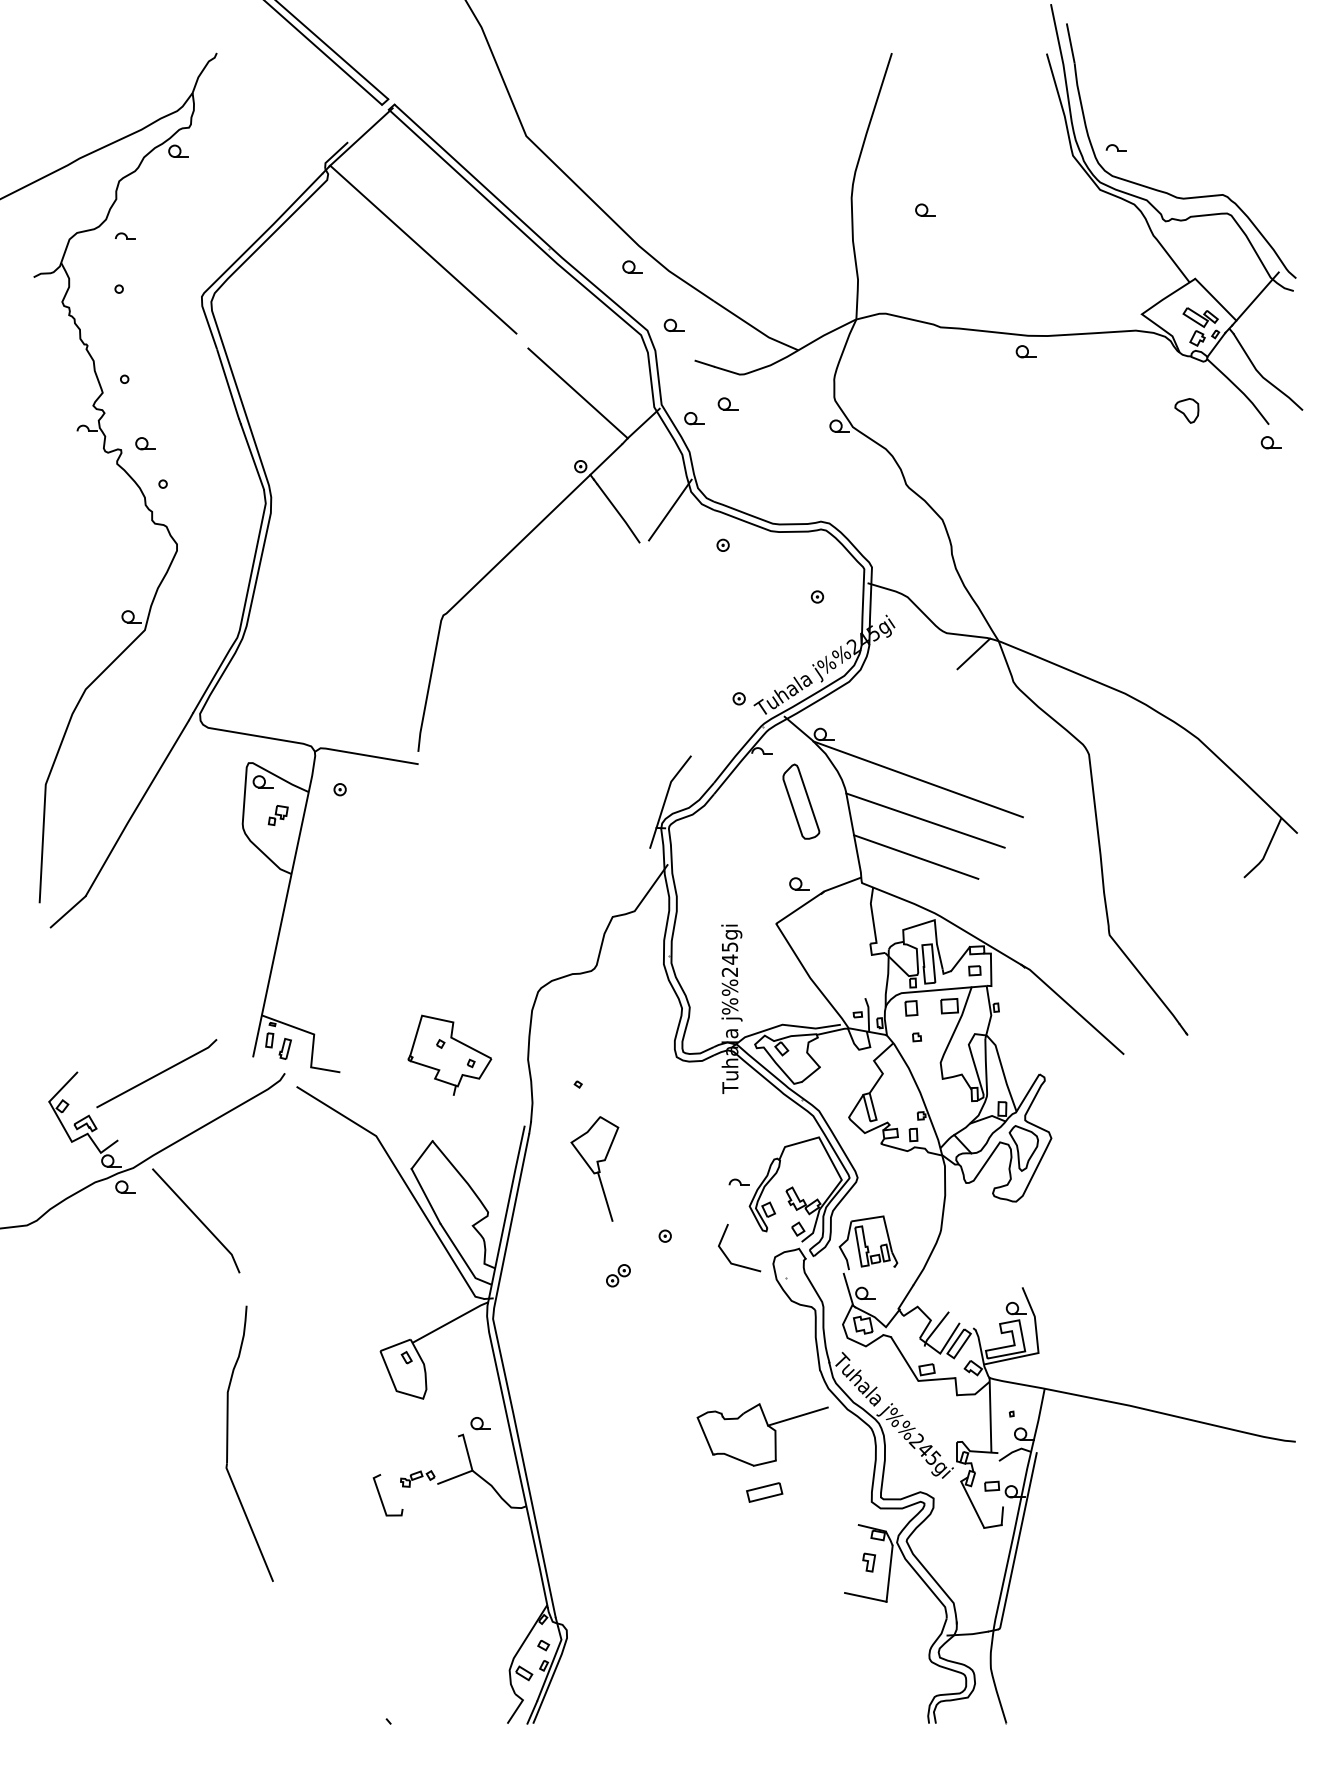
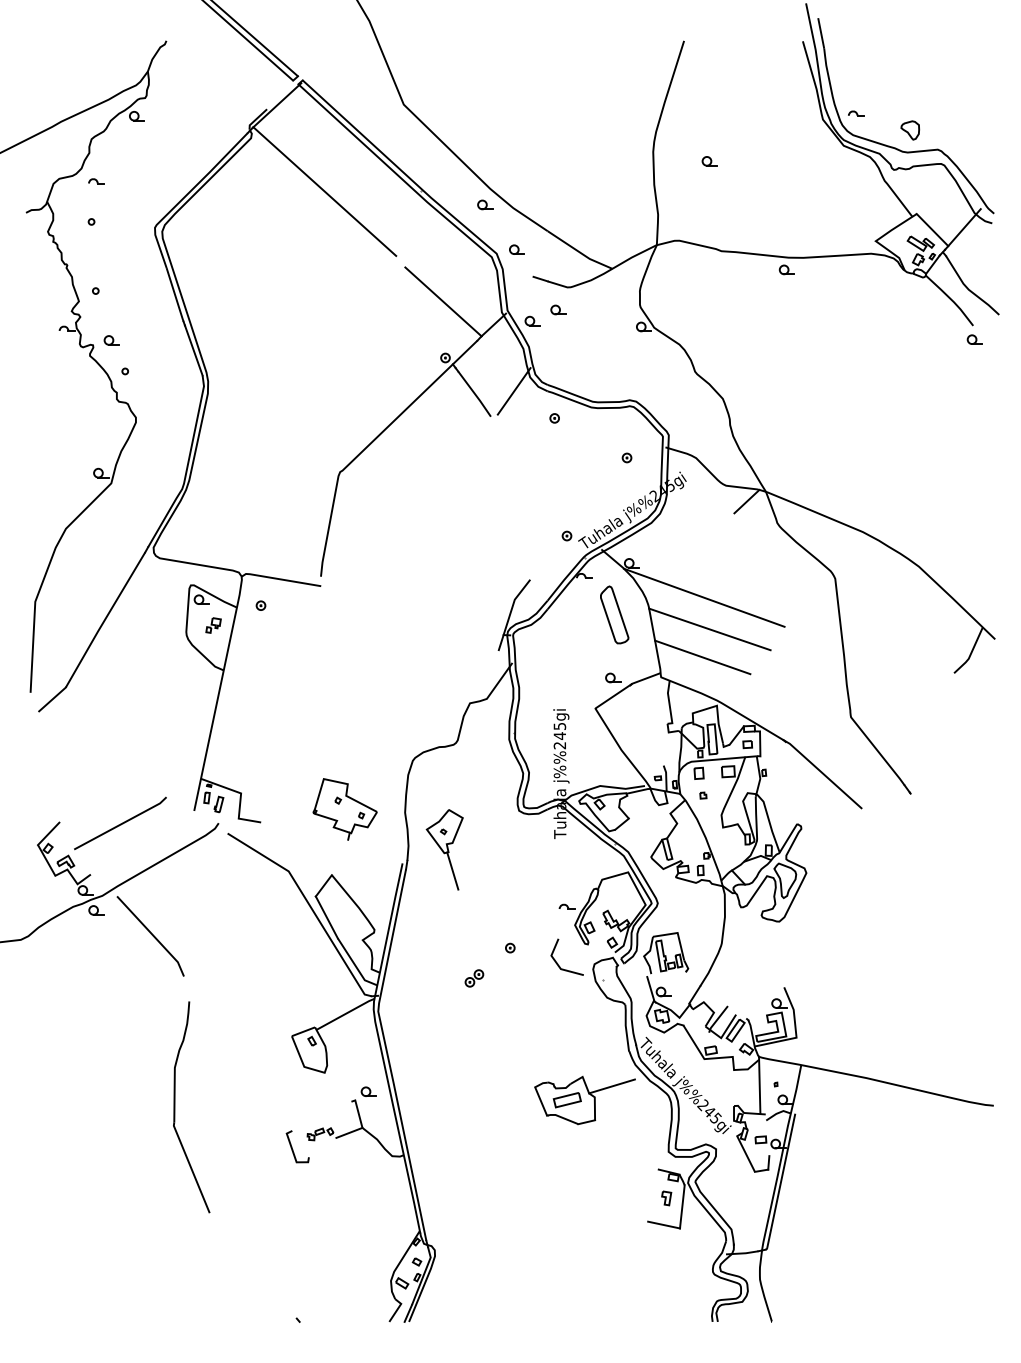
part: (1186, 410) -> (910, 130), moved
part: (594, 1168) -> (444, 849), moved
part: (764, 1492) -> (567, 1100), moved

